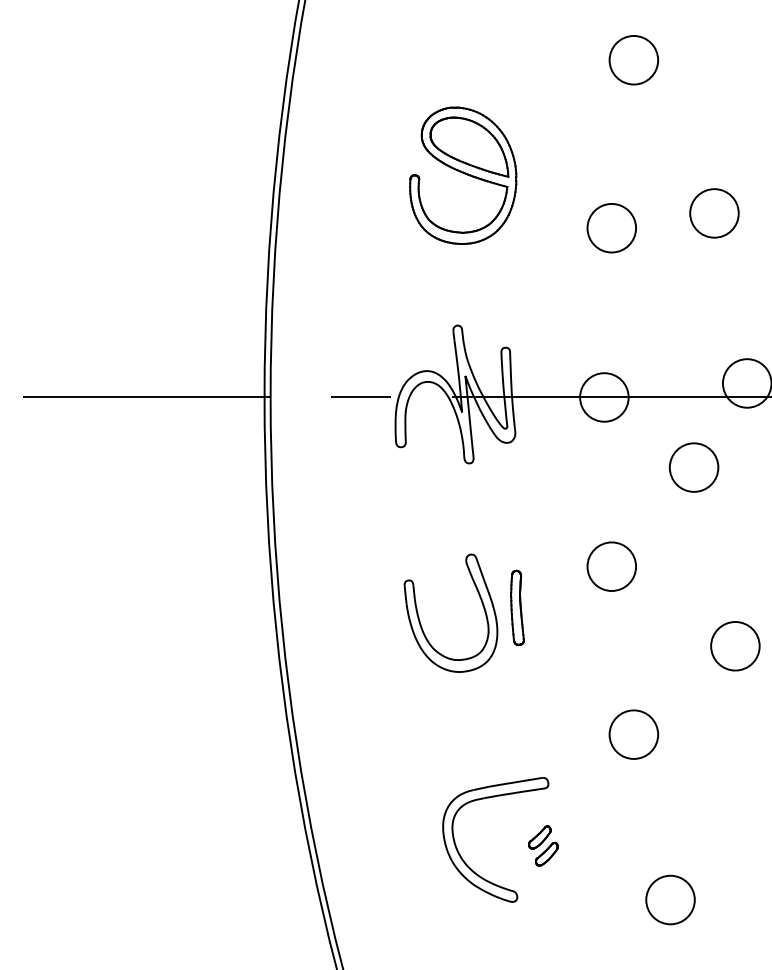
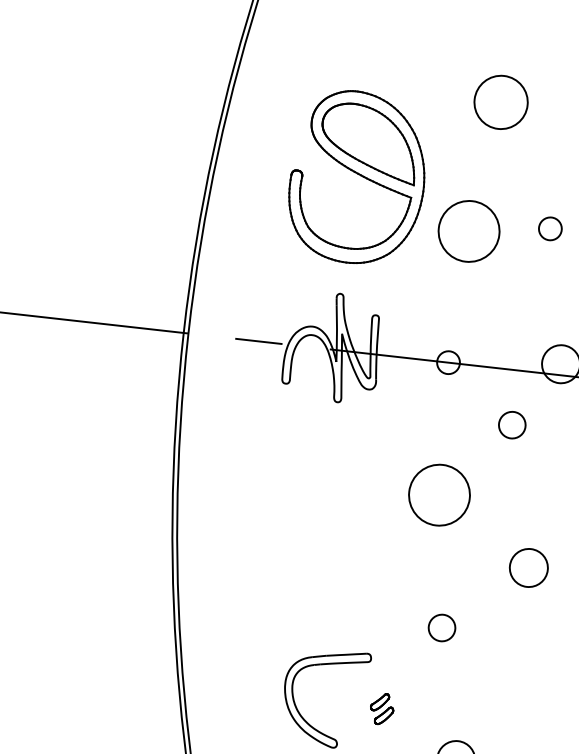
circle: (633, 60) -> (500, 102), size x1.4
part: (463, 175) -> (358, 177), size x1.6
circle: (714, 213) -> (550, 228), size x0.6
circle: (611, 227) -> (468, 230), size x1.6
circle: (604, 397) -> (448, 362), size x0.6
circle: (693, 467) -> (511, 425), size x0.7
circle: (611, 566) -> (439, 495), size x1.6
part: (517, 607) -> (362, 518), removed
part: (420, 620) -> (285, 520), removed
circle: (633, 734) -> (441, 627), size x0.7
part: (543, 845) -> (382, 708), moved

